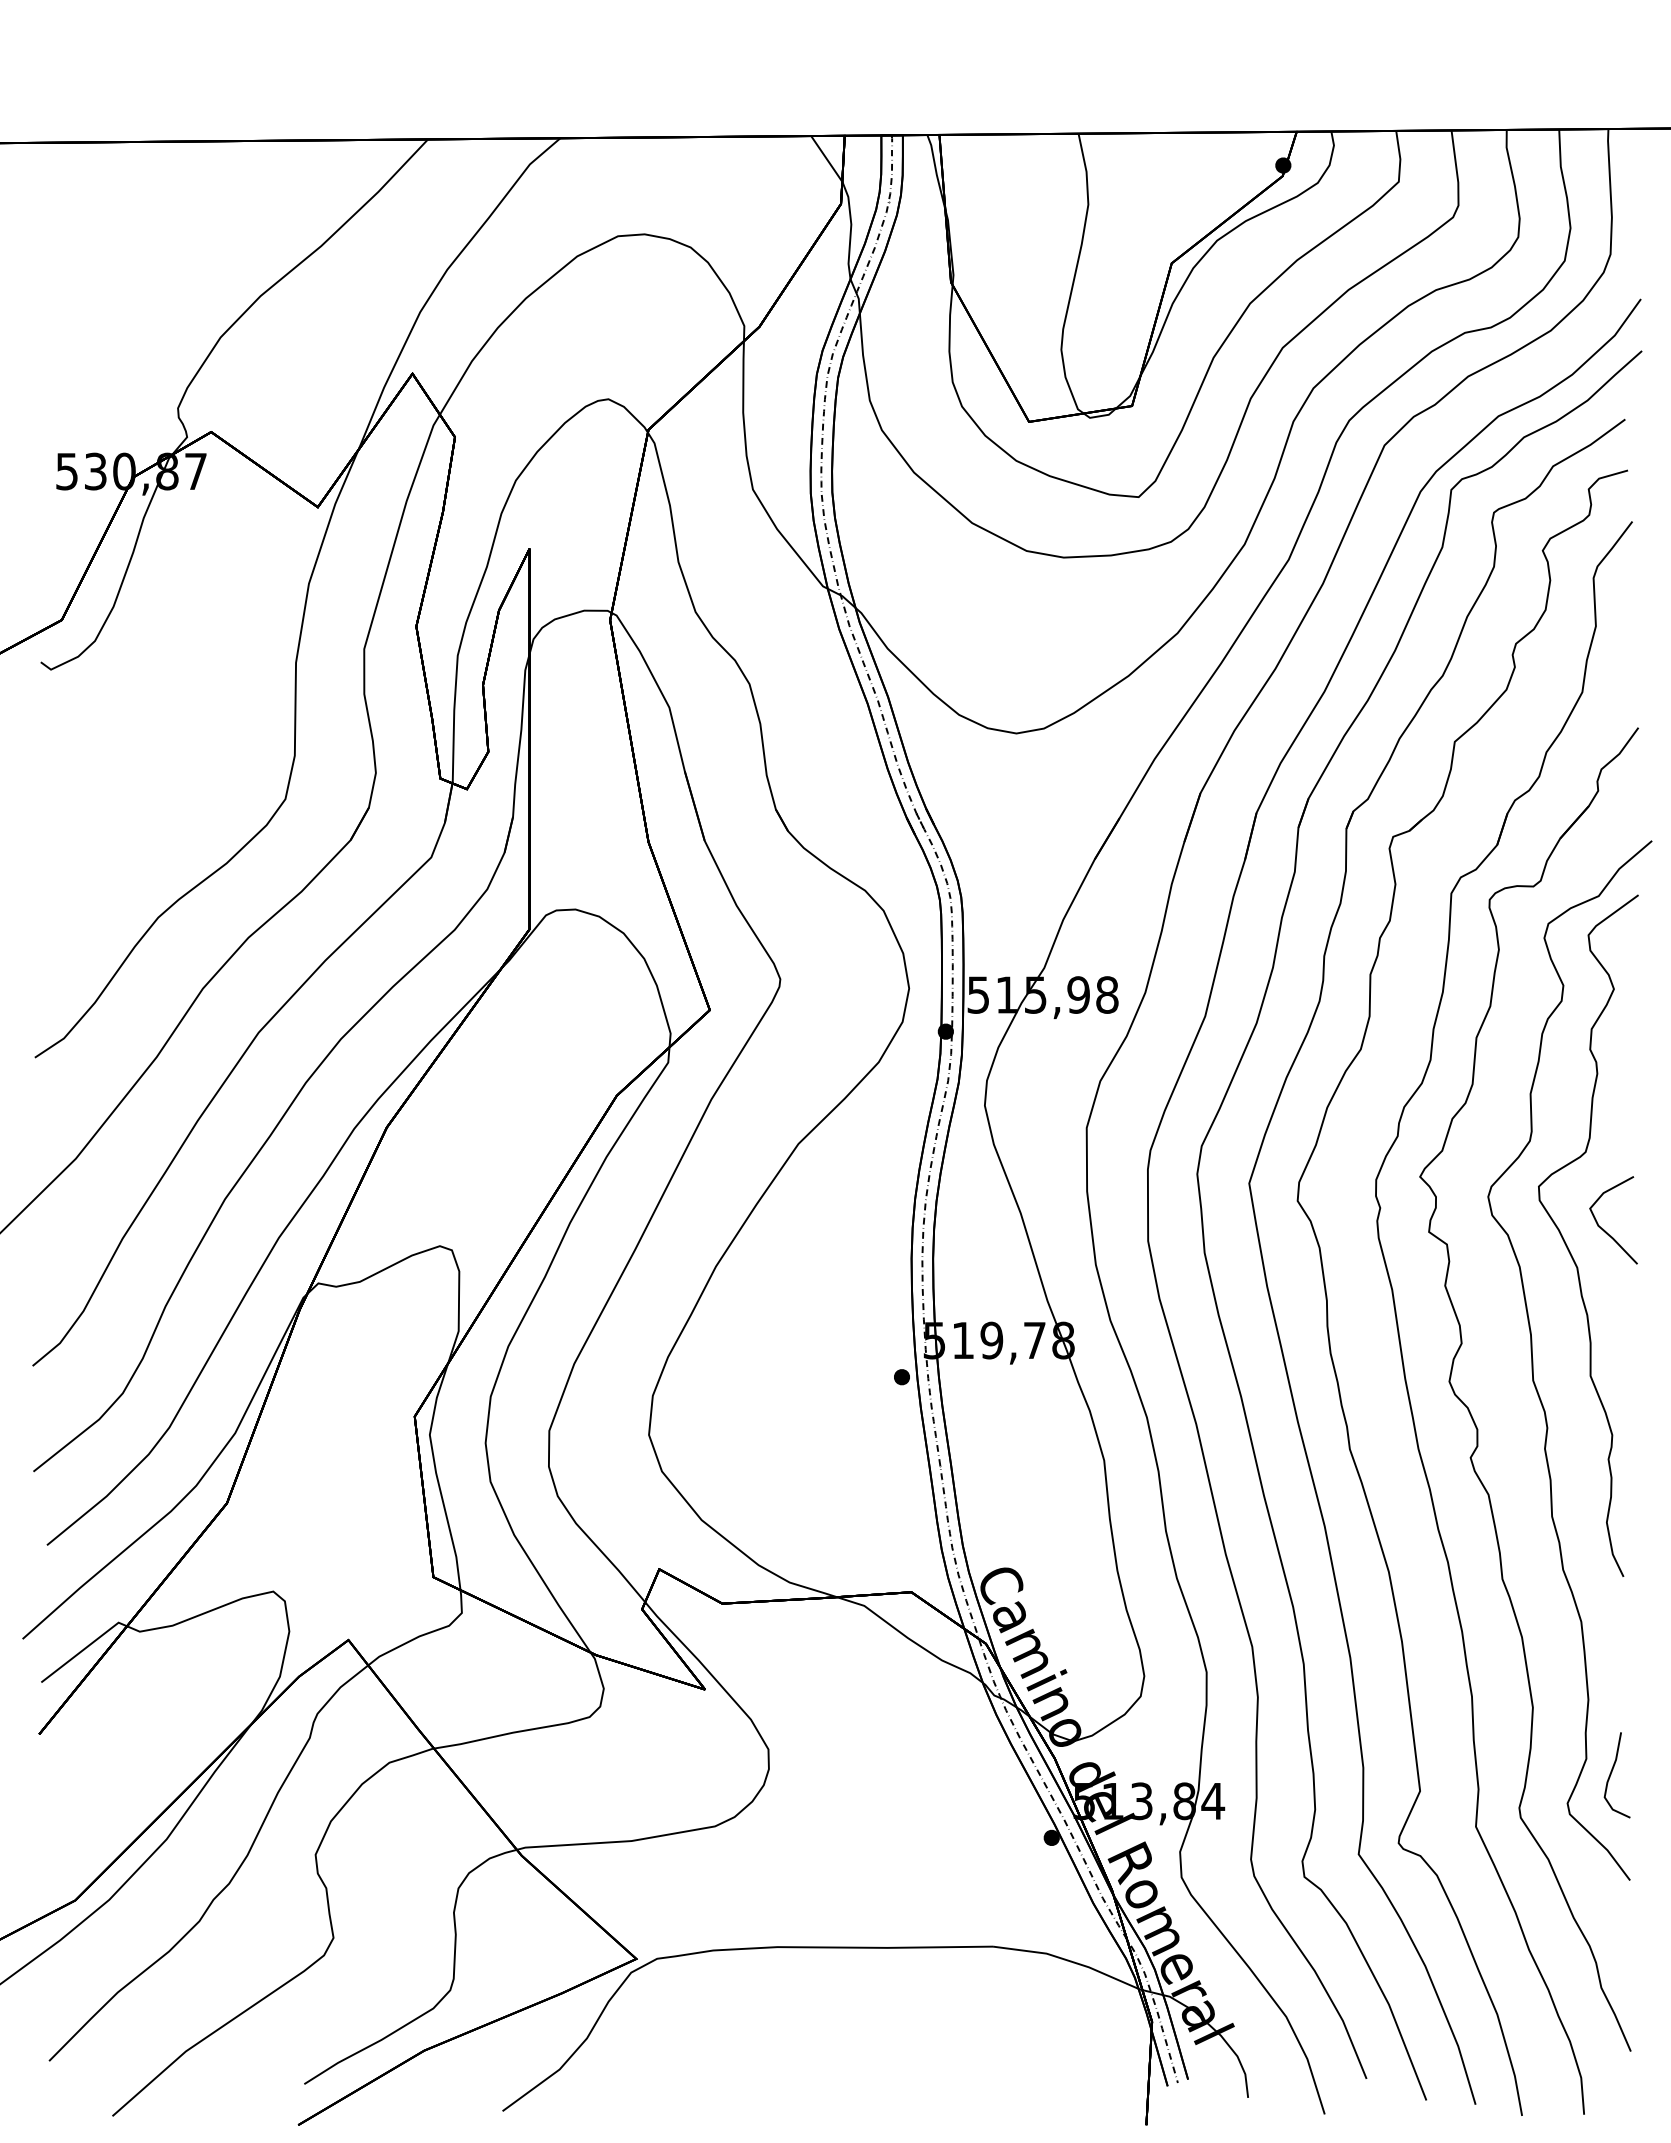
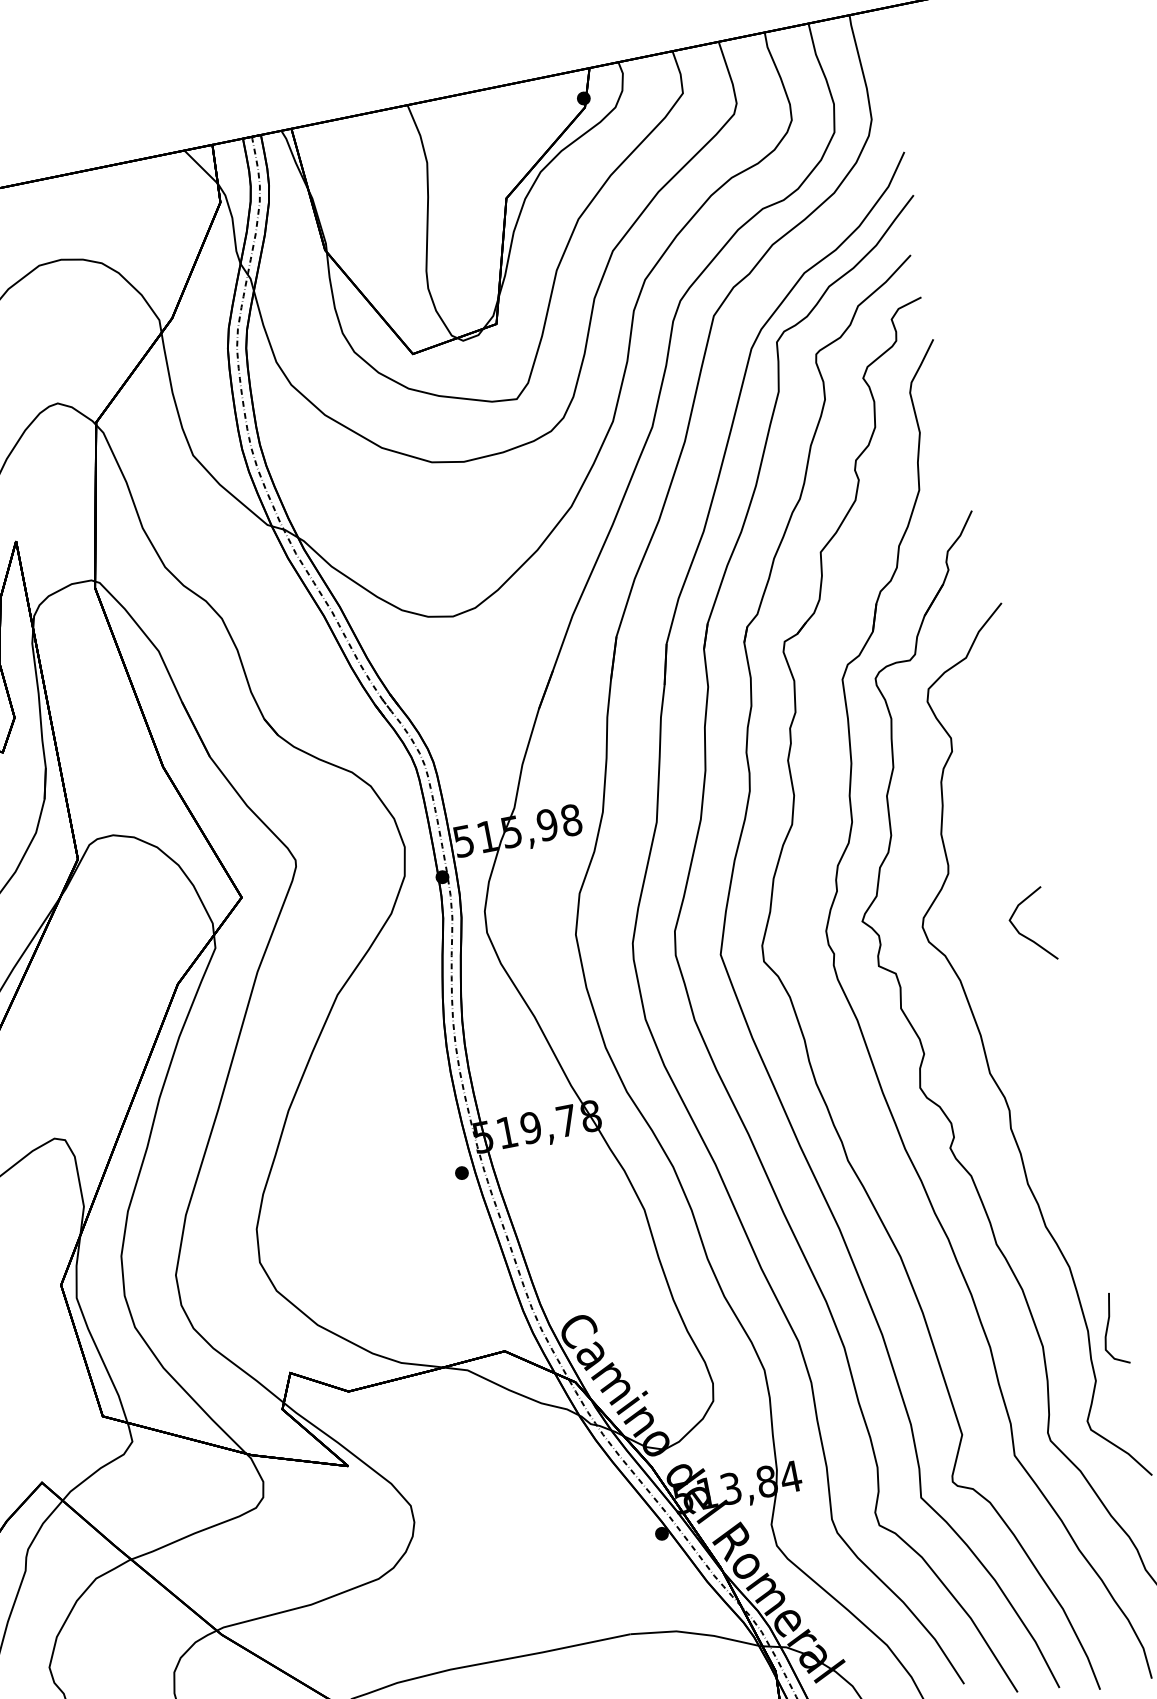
curve: (1567, 1245) -> (996, 954), removed
curve: (1612, 1772) -> (1108, 1327), moved

